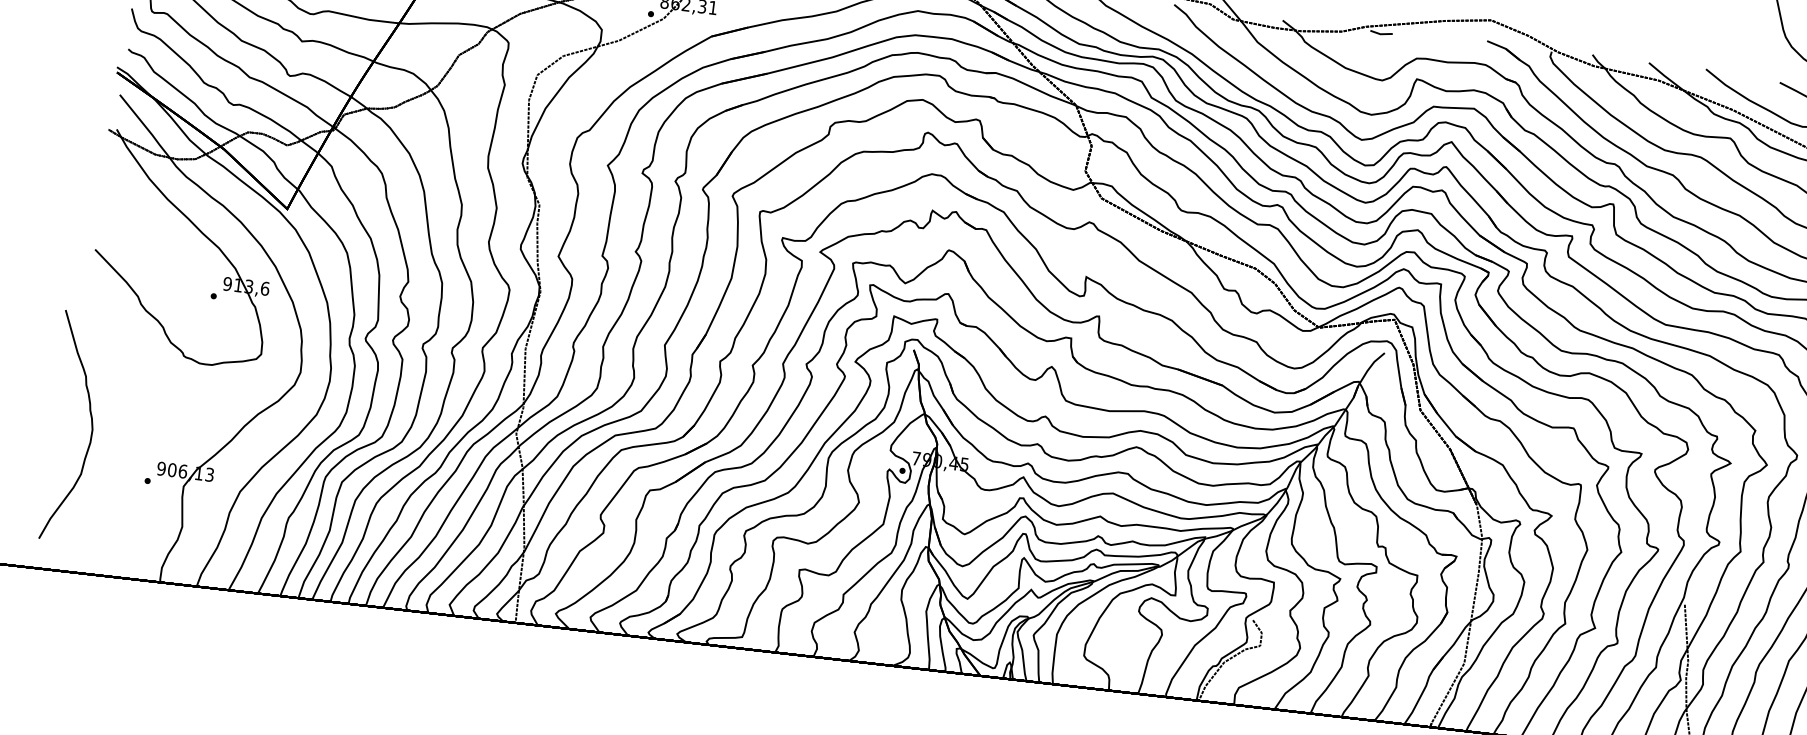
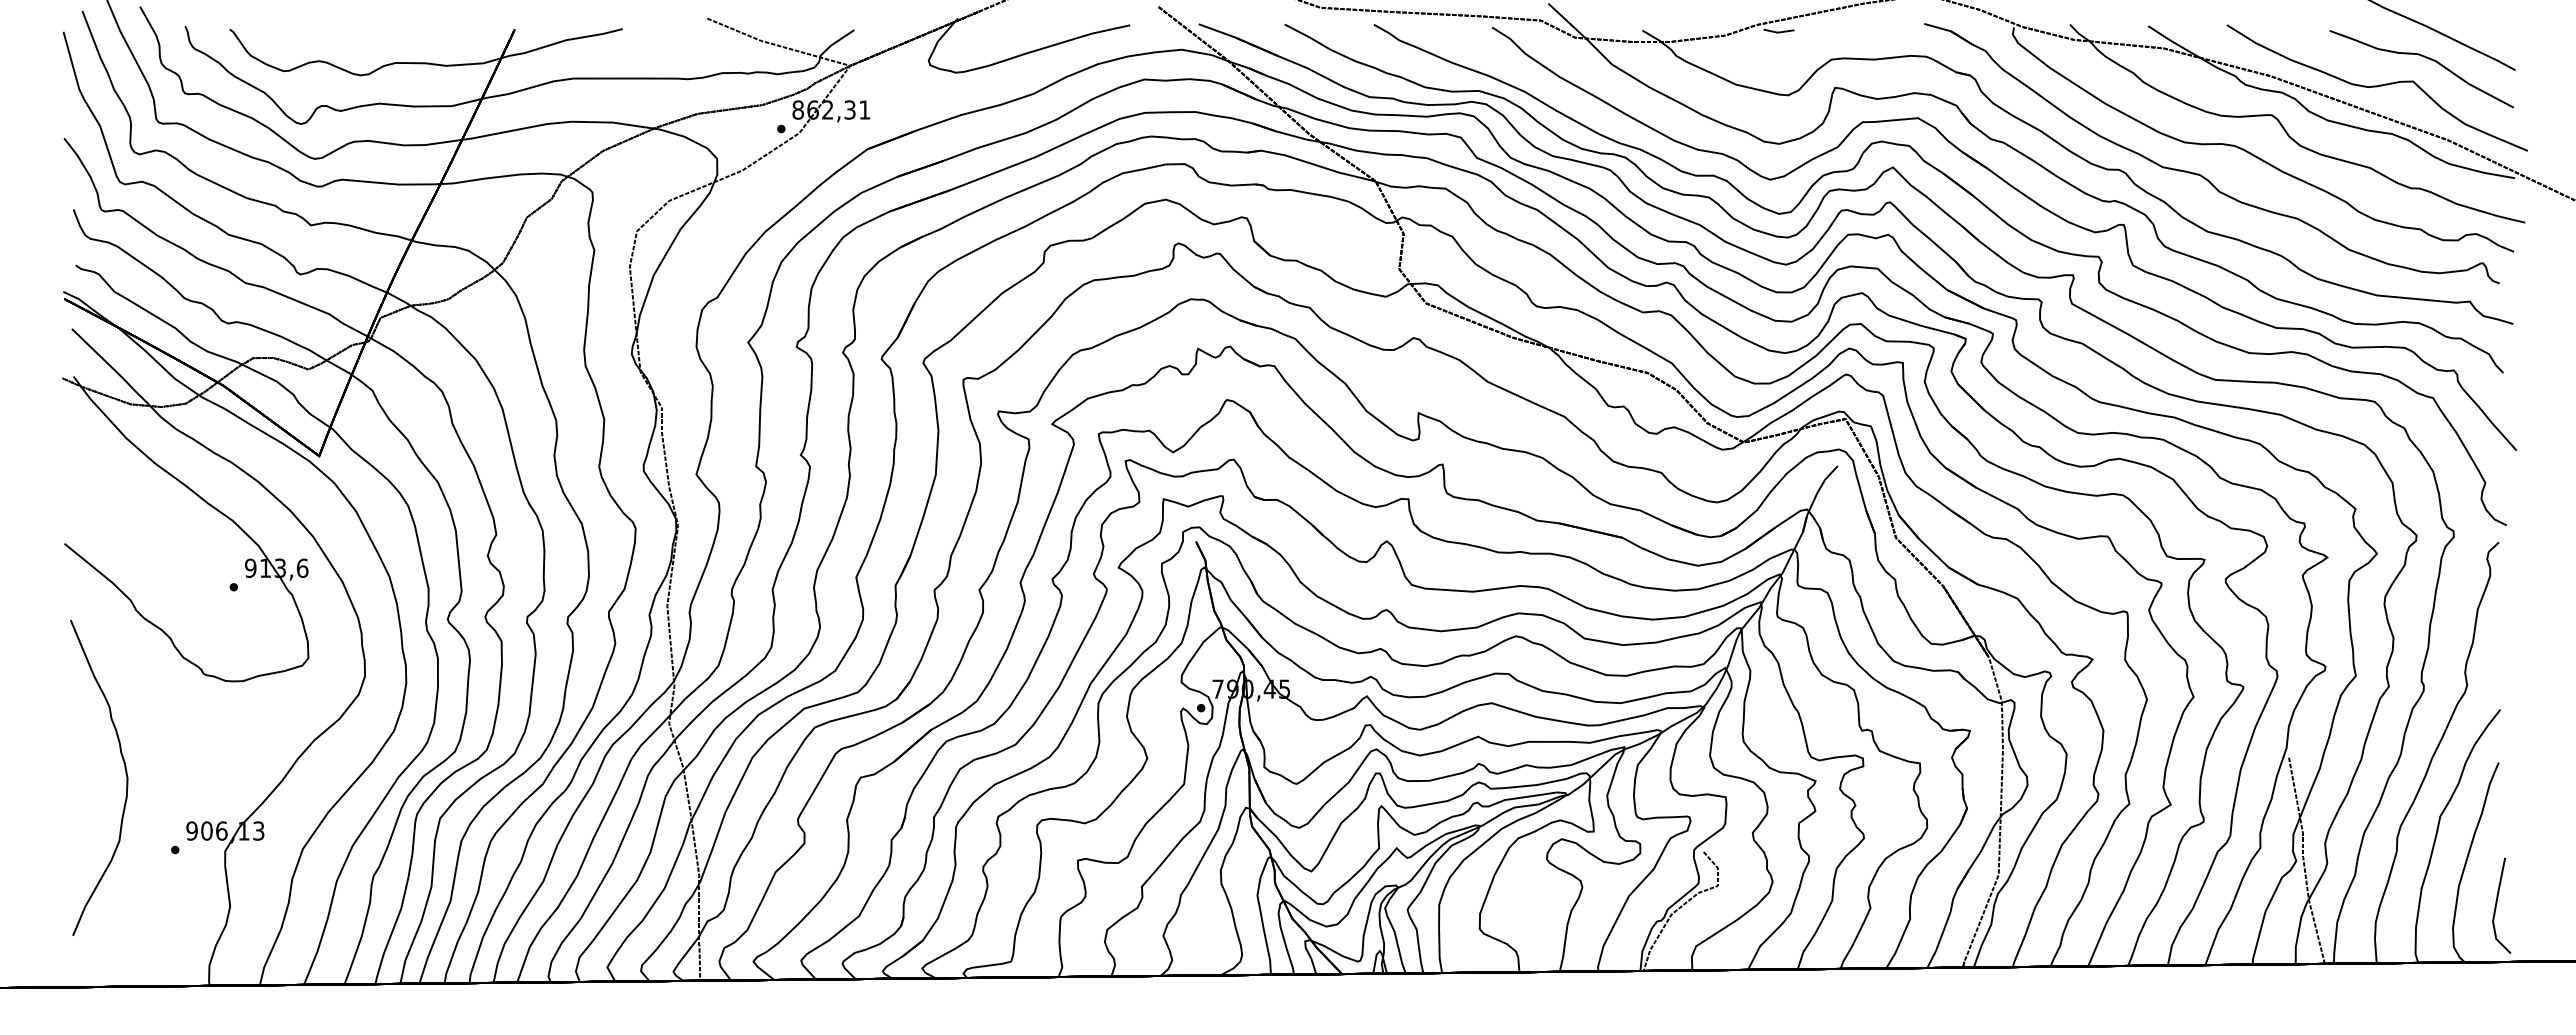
curve: (91, 426) -> (125, 774), moved

